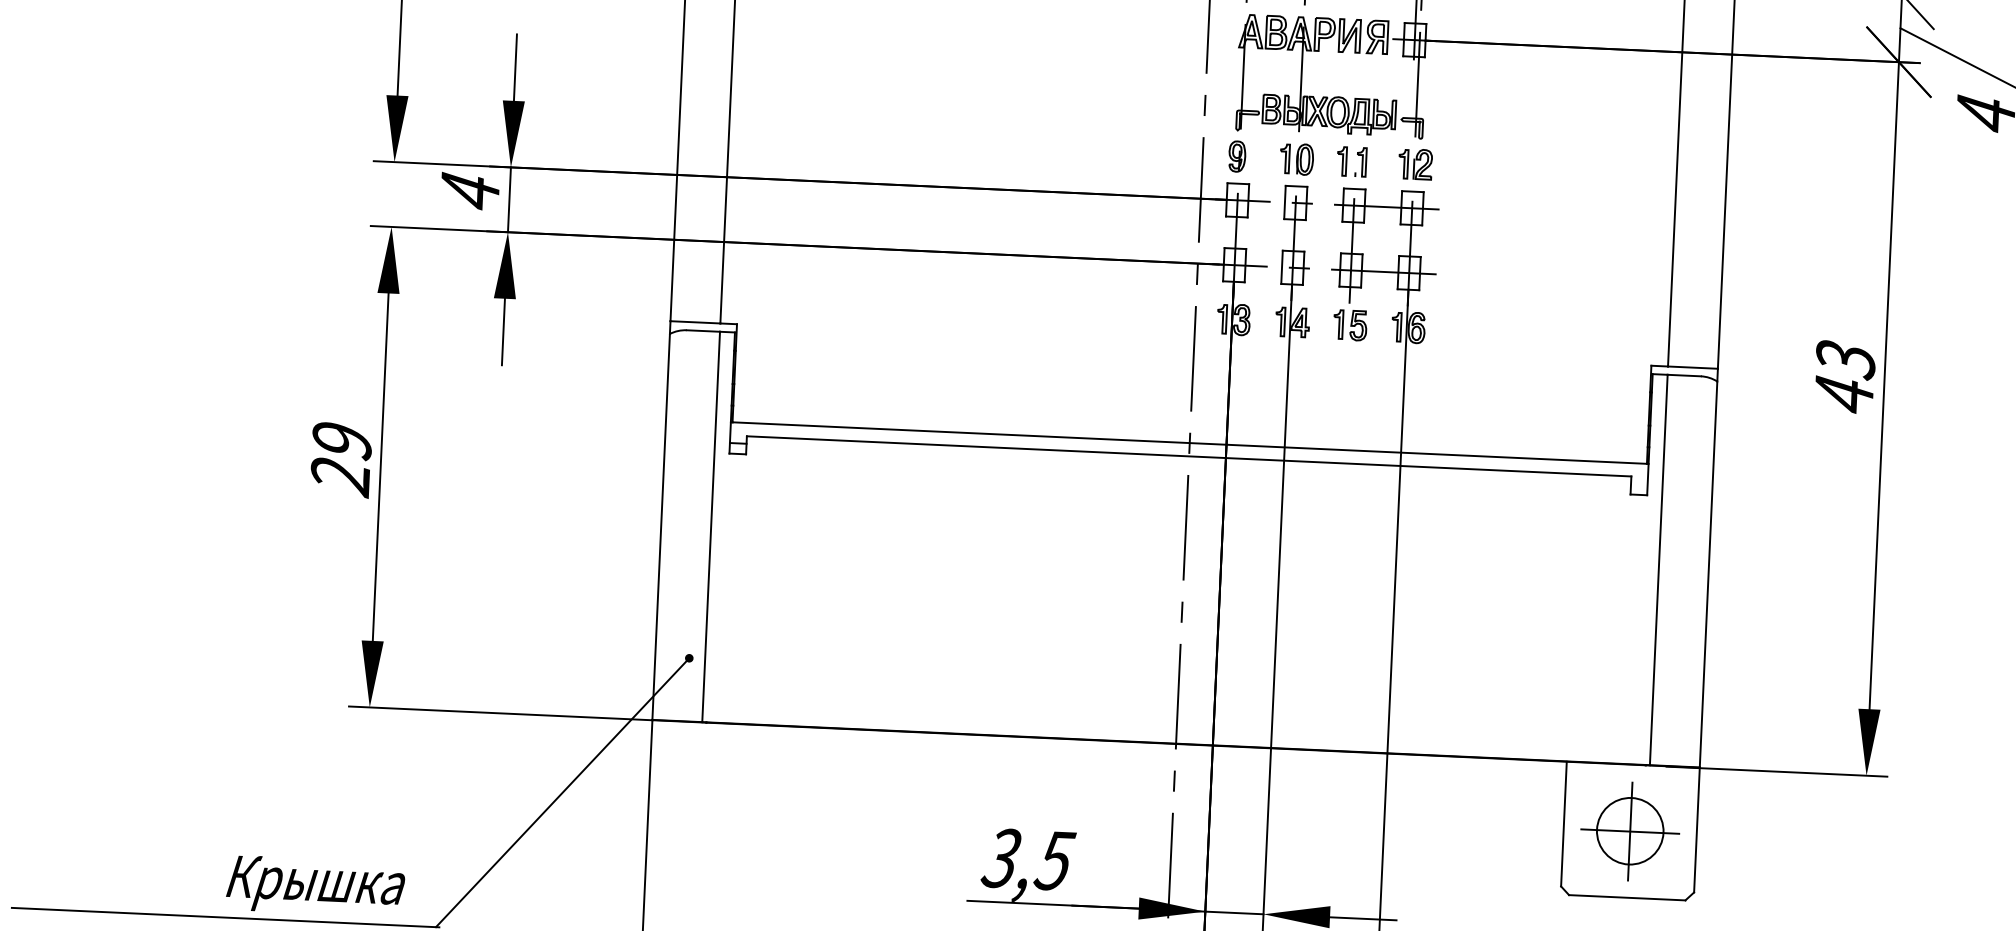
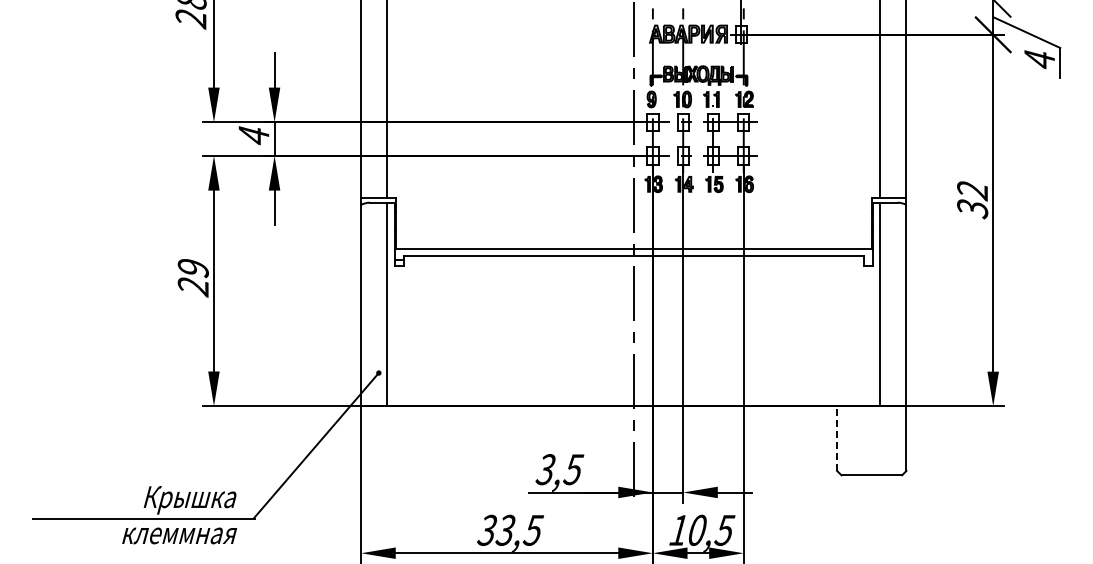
text: (1844, 378) -> (972, 200), 43 -> 32
line: (1564, 824) -> (837, 438), solid -> dashed
part: (1629, 830) -> (871, 440), removed

